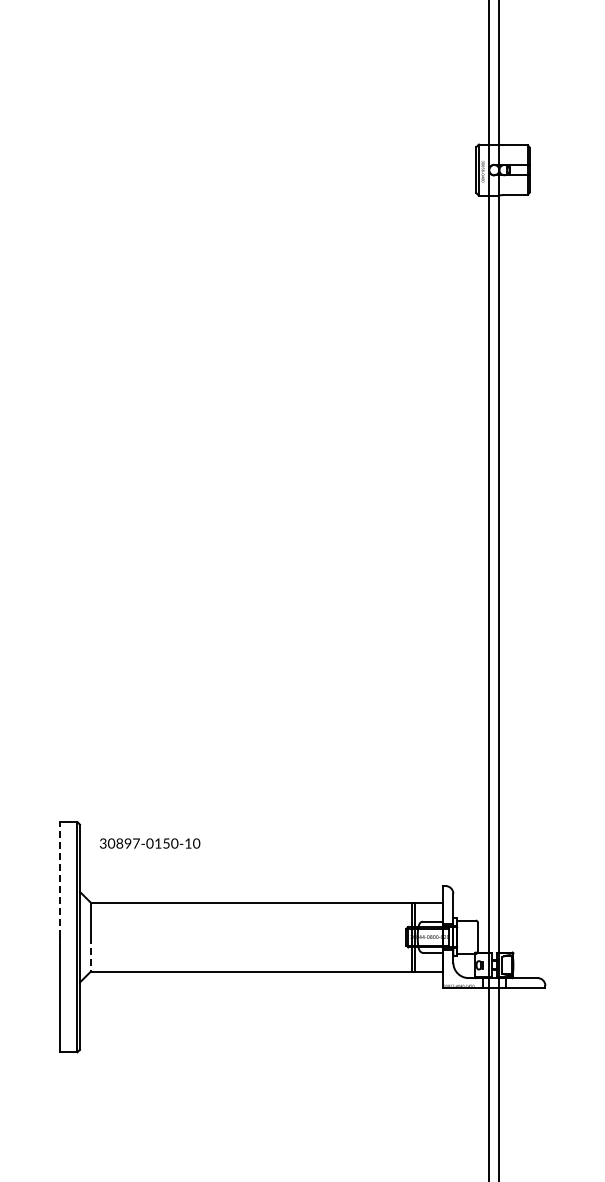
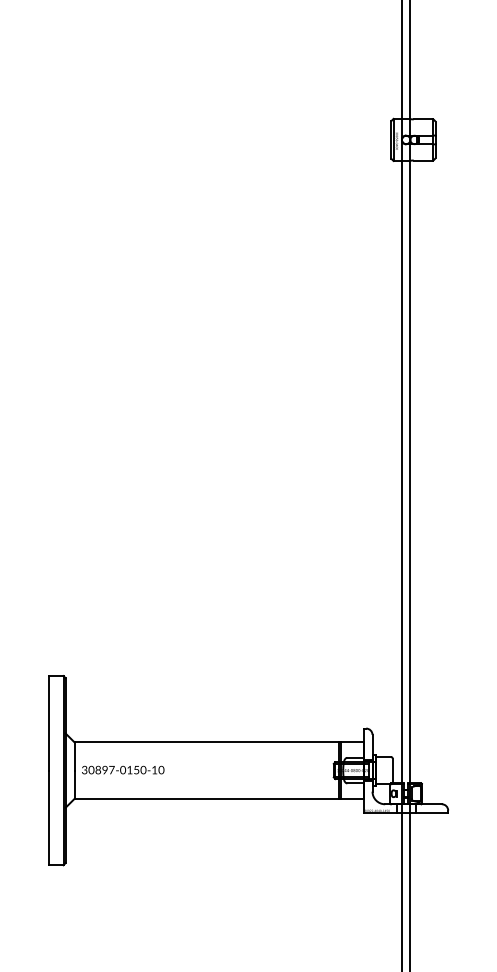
text: (150, 843) -> (123, 770), moved
line: (59, 879) -> (48, 723), dashed -> solid
line: (90, 954) -> (74, 784), dashed -> solid

